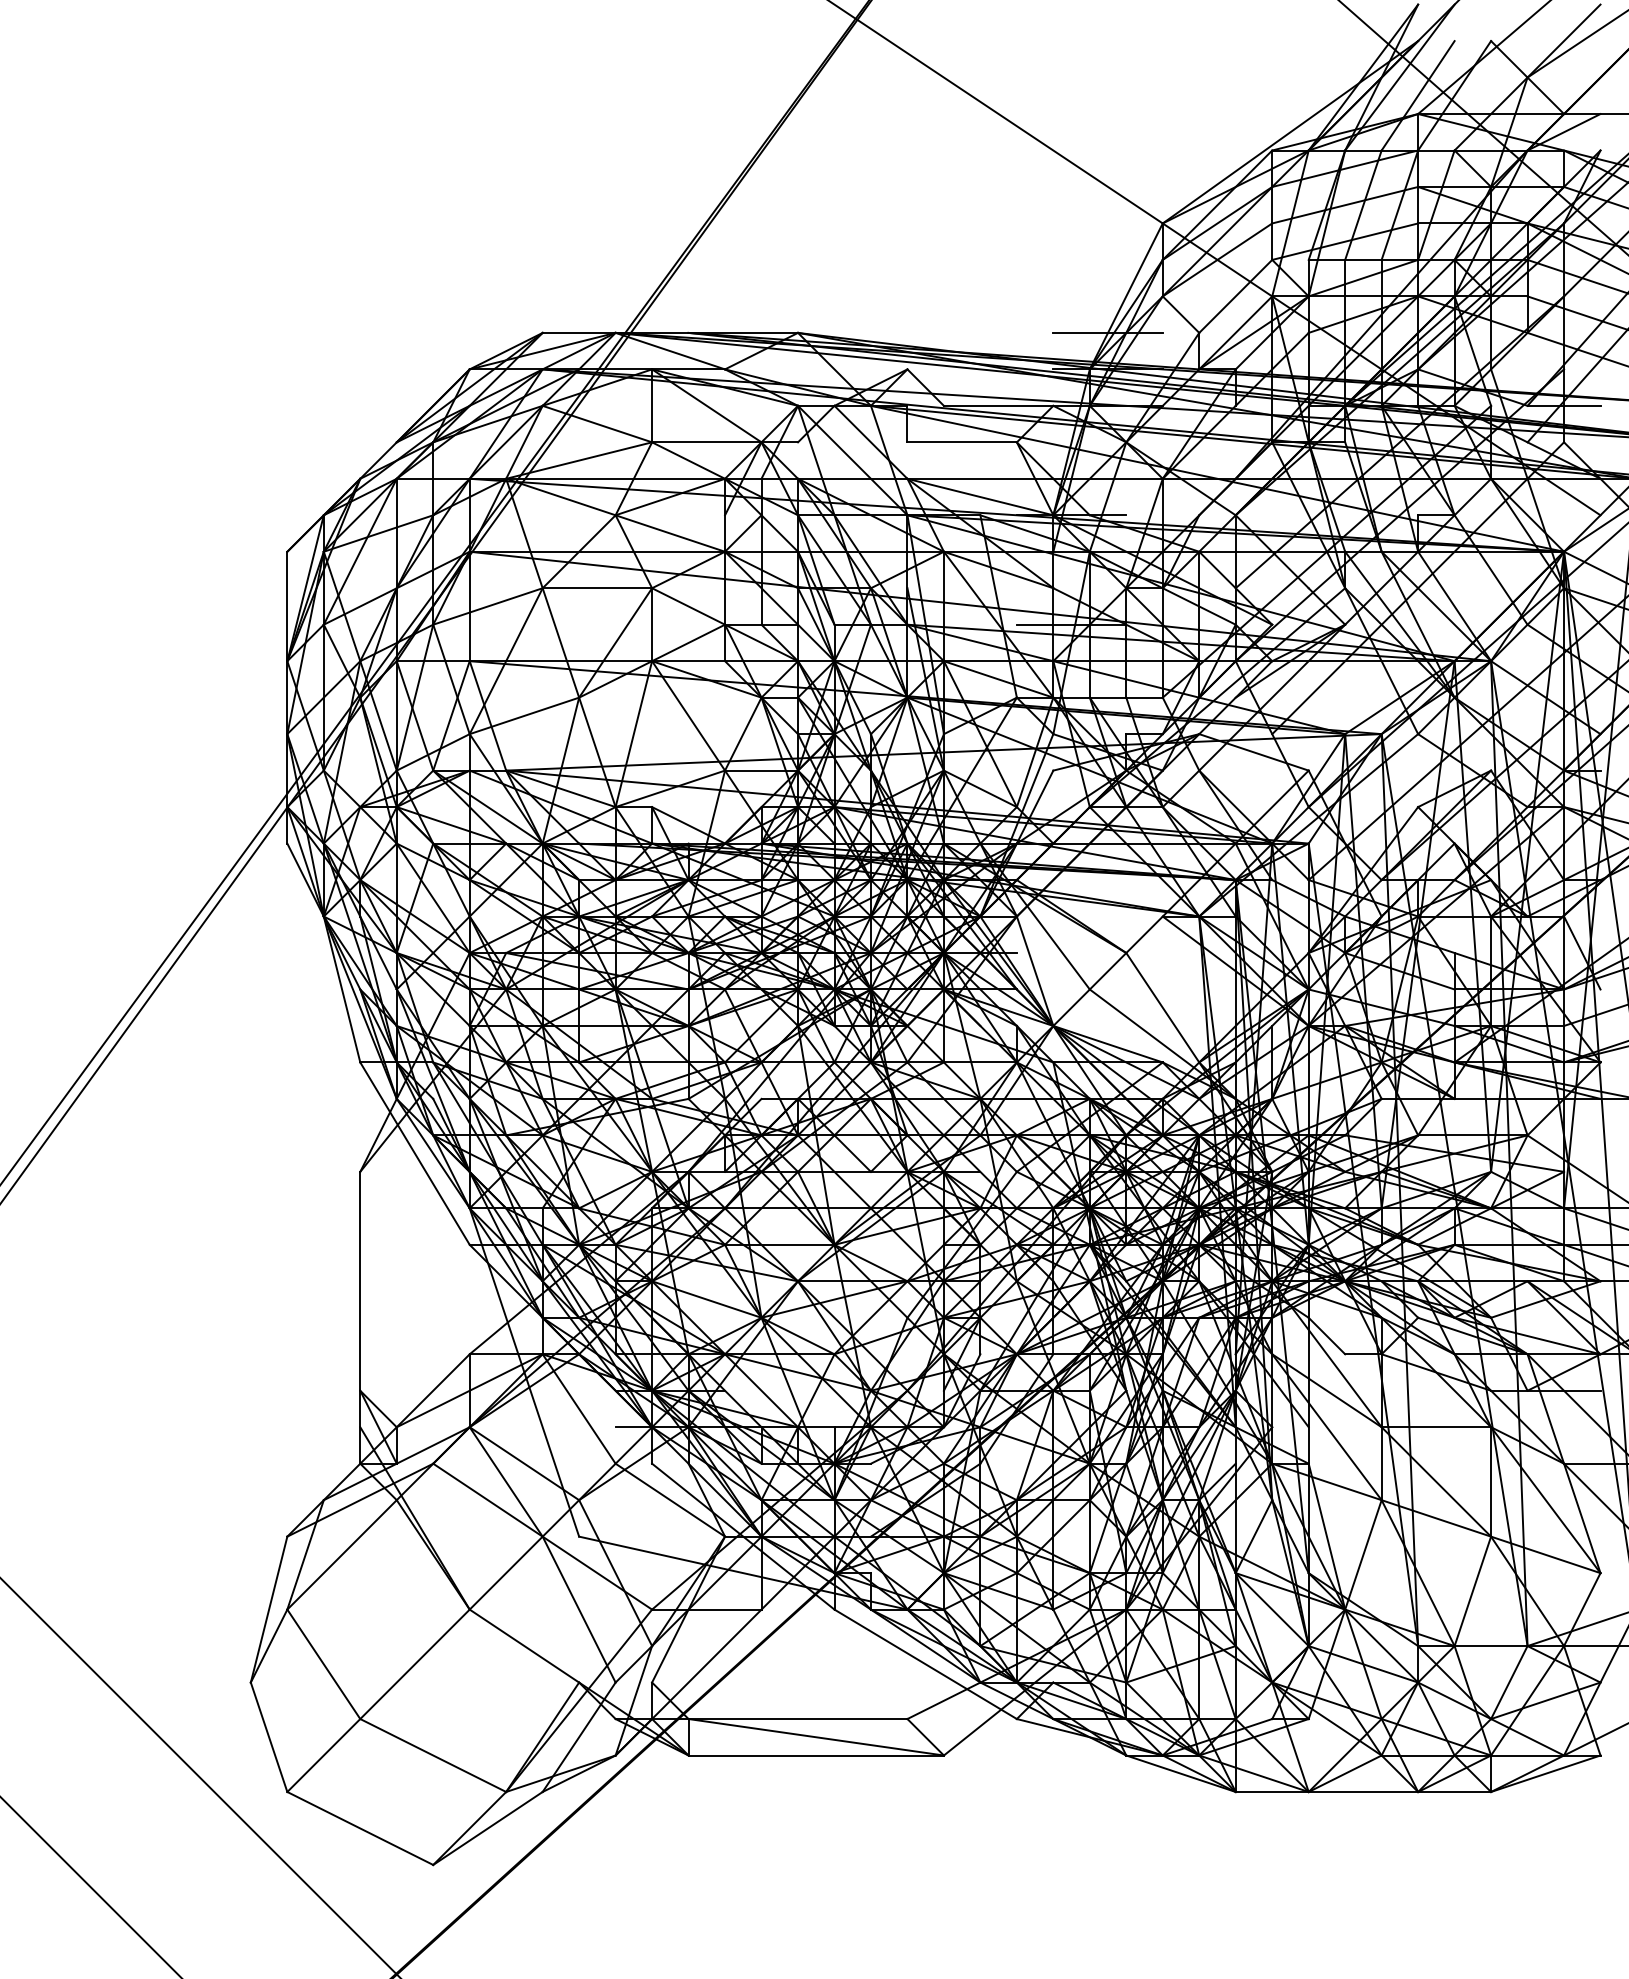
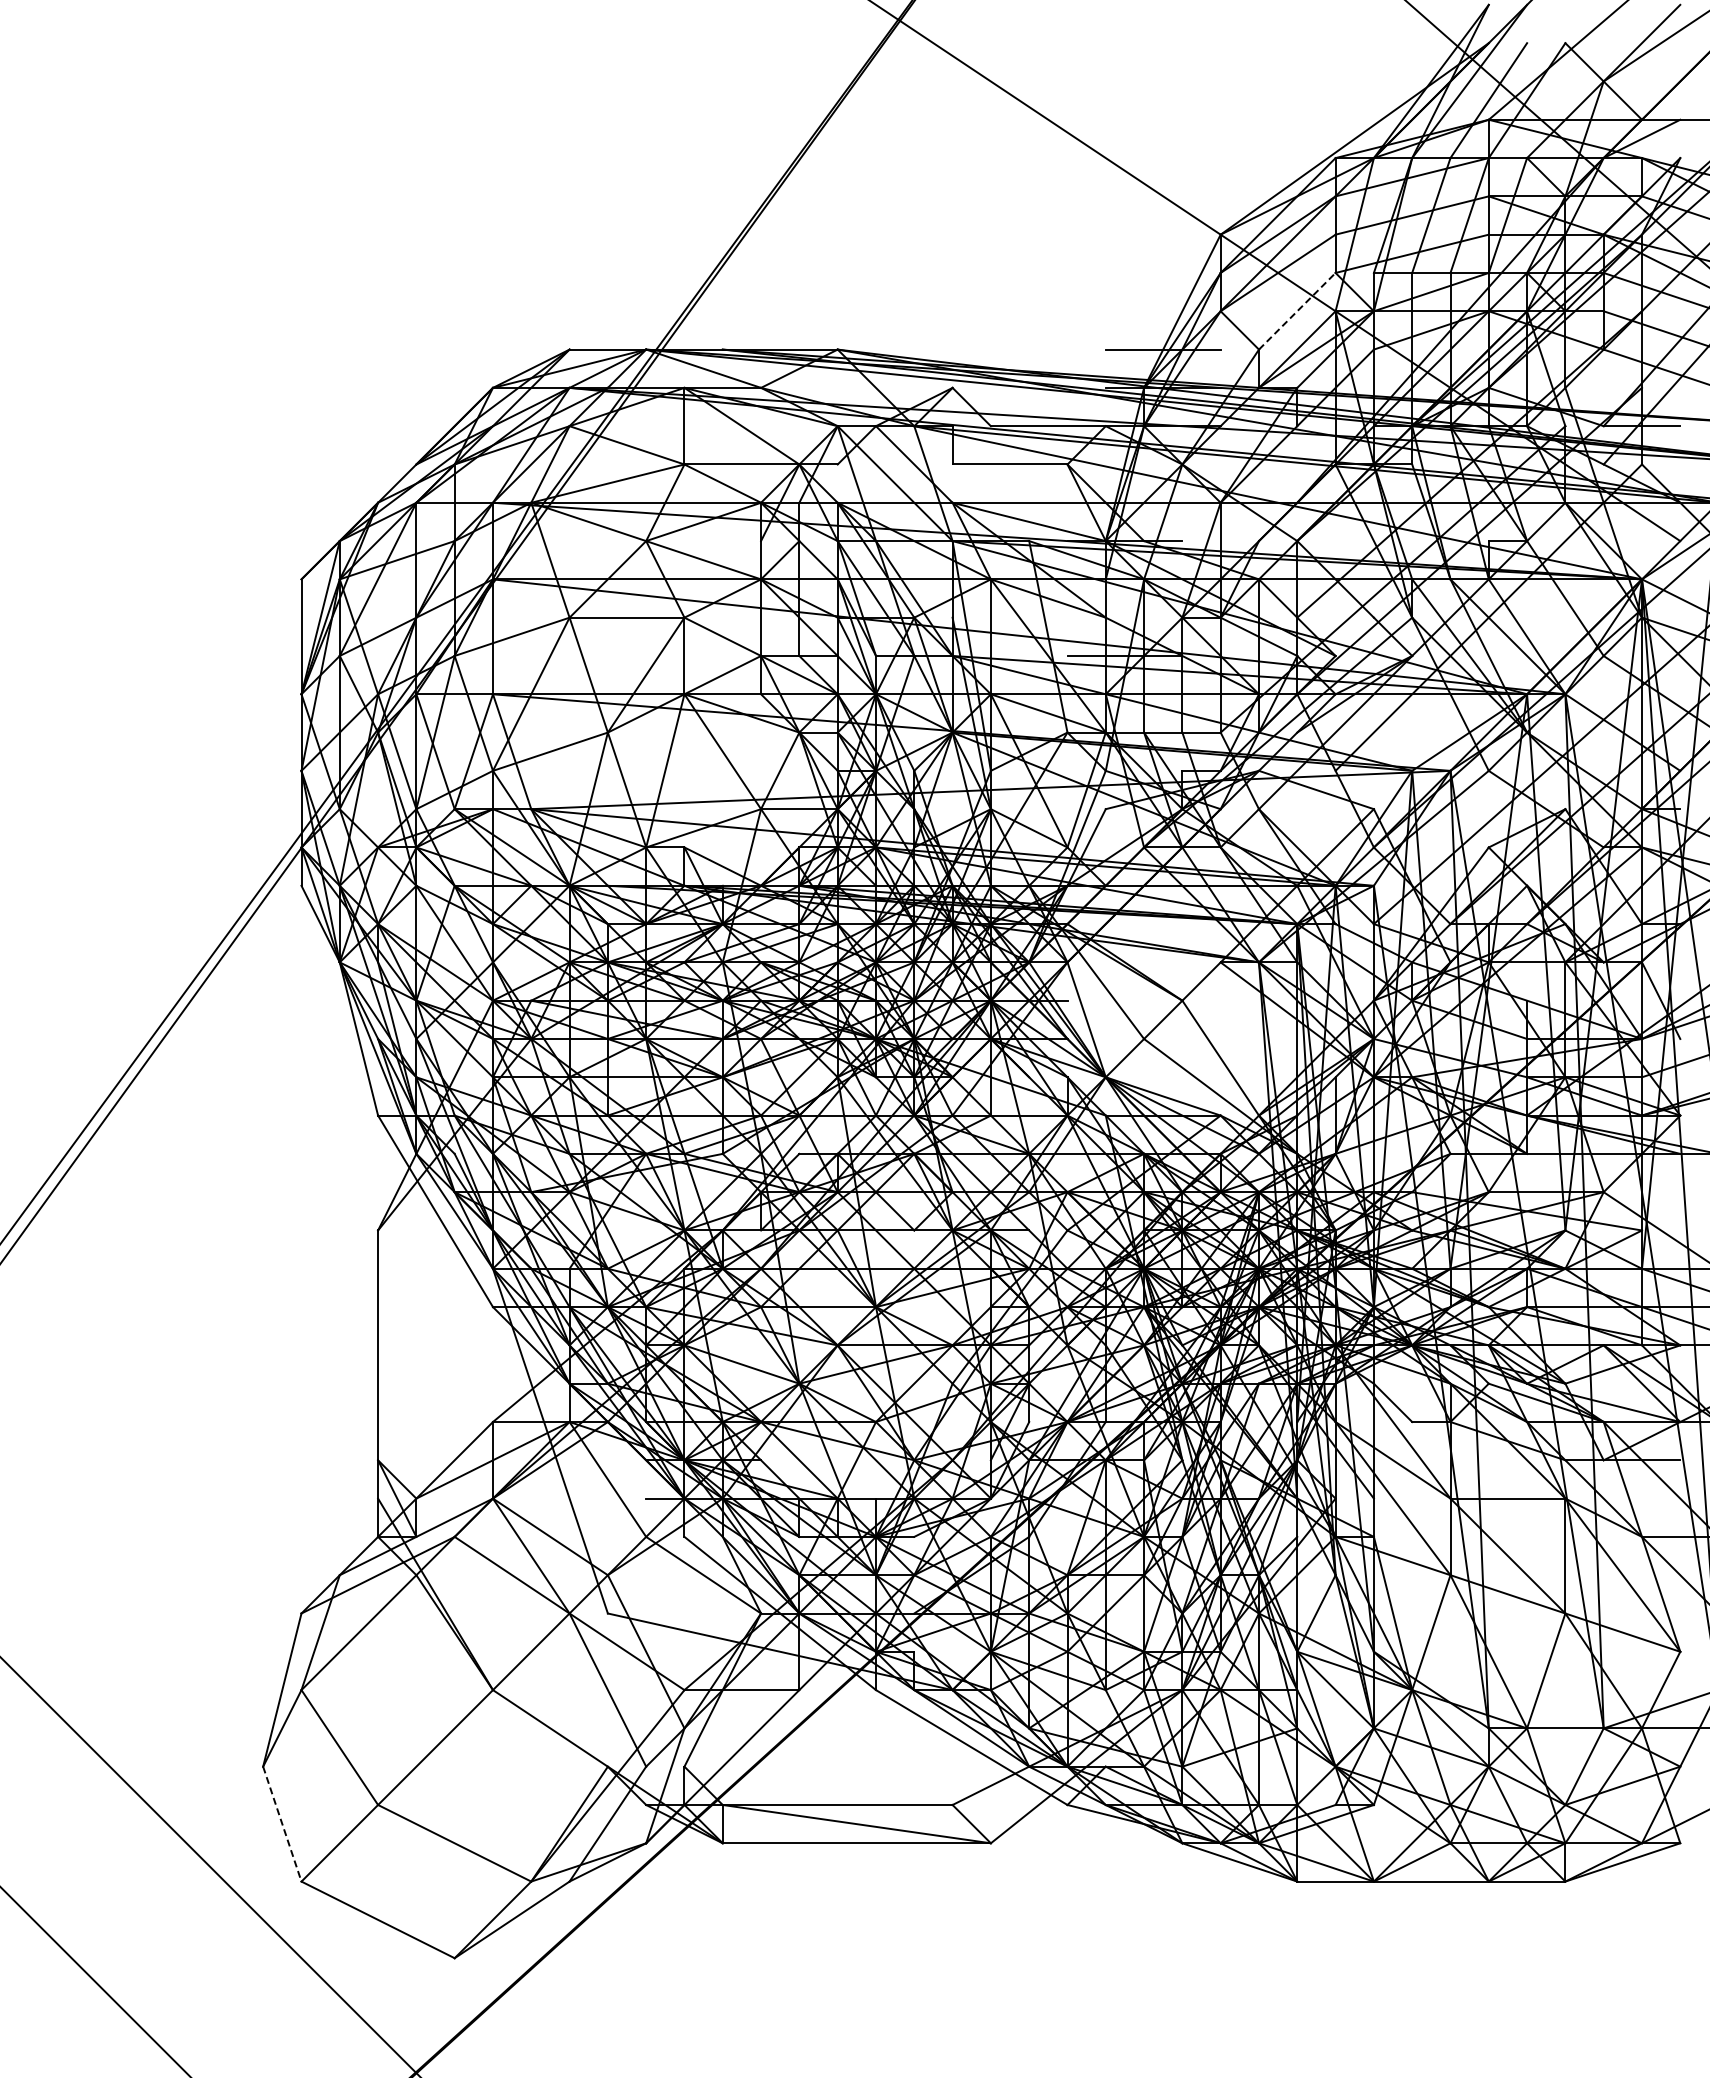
line: (1235, 295) -> (1297, 310), solid -> dashed
line: (269, 1737) -> (282, 1824), solid -> dashed

